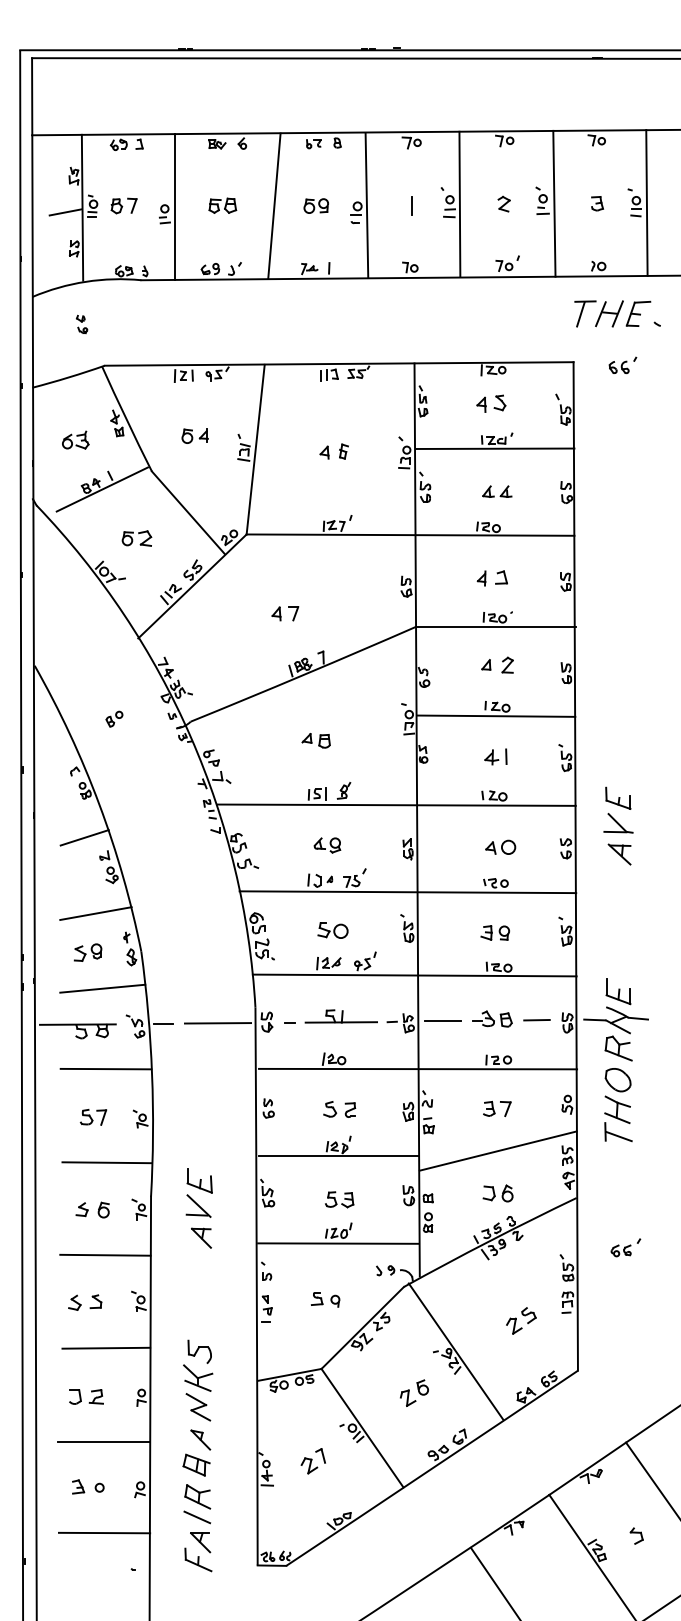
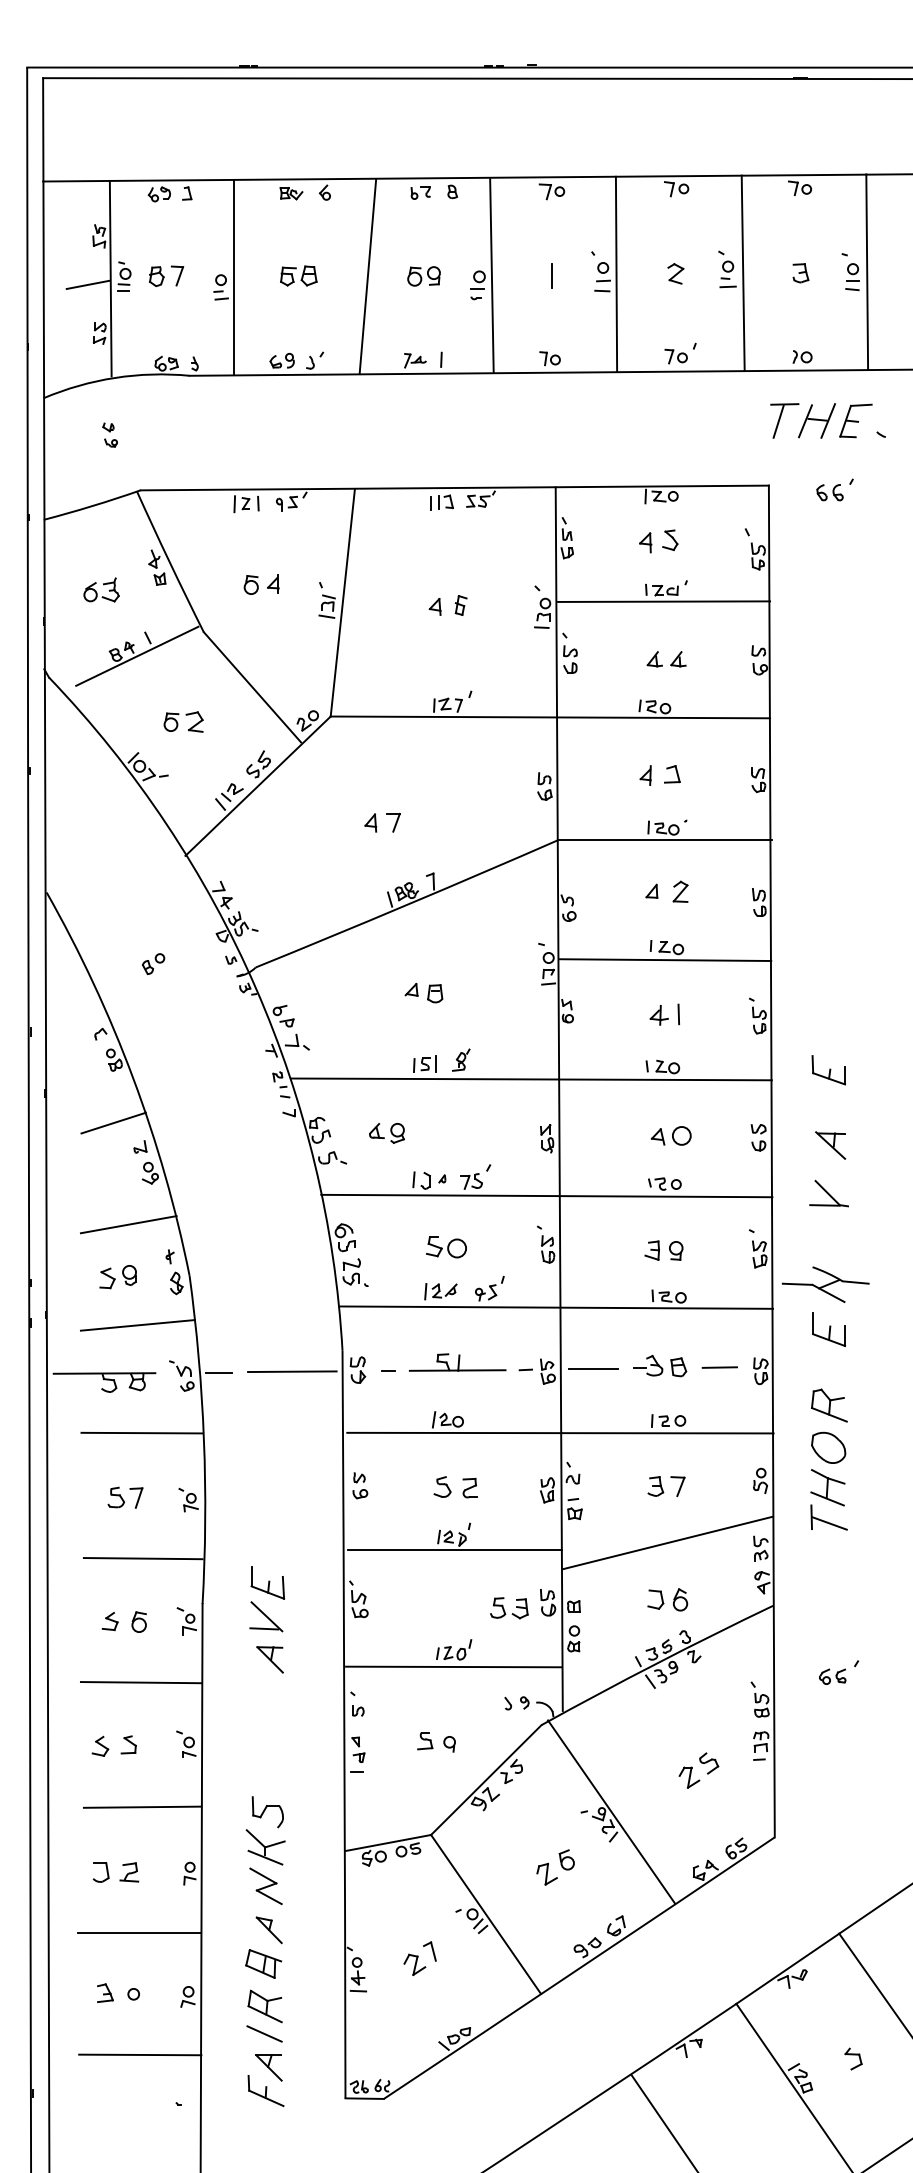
part: (618, 823) -> (828, 1193), moved
part: (327, 845) -> (386, 1133), moved
part: (615, 1020) -> (825, 1284), moved
part: (339, 1199) -> (509, 1608), moved

